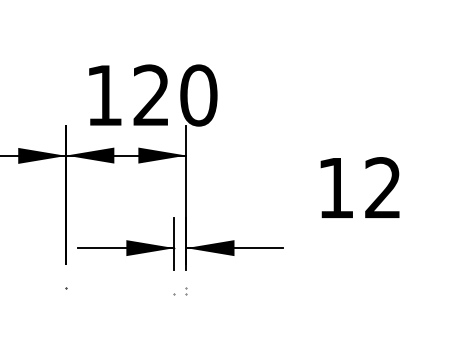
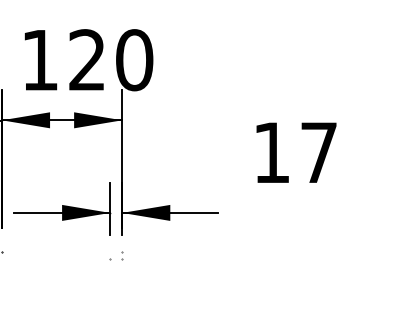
text: (382, 187) -> (318, 152), 12 -> 17

